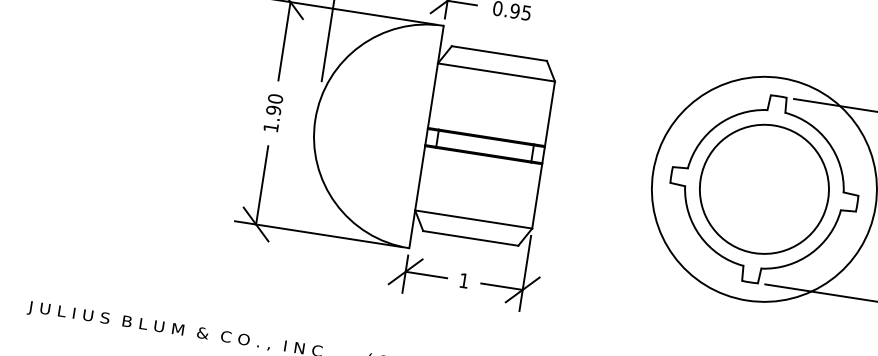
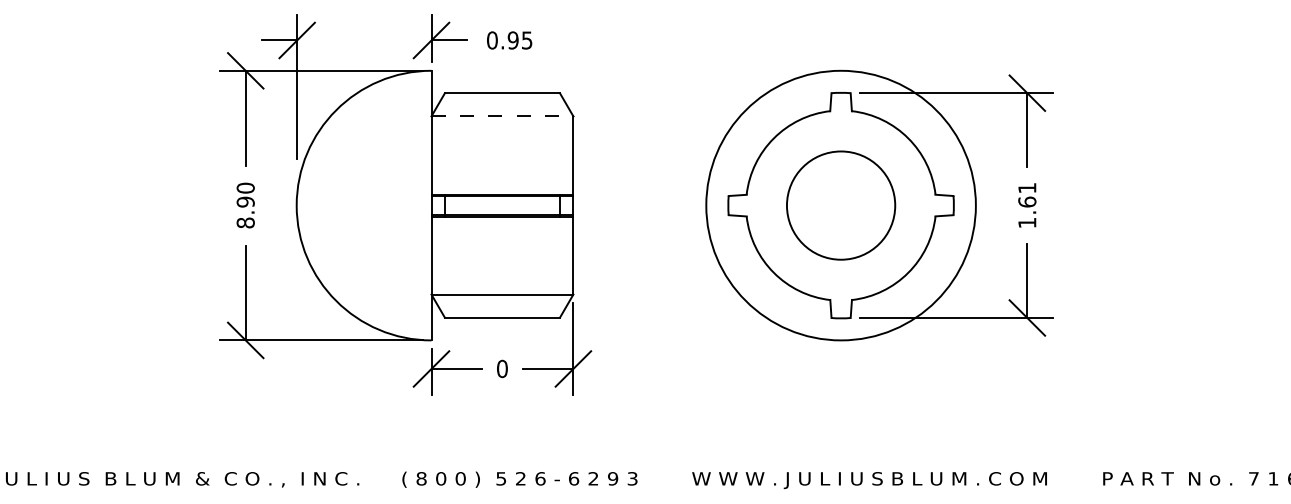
line: (496, 72) -> (502, 116), solid -> dashed
text: (270, 127) -> (245, 222), 1.90 -> 8.90
circle: (763, 189) -> (840, 205), size x0.7
text: (464, 280) -> (502, 368), 1 -> 0

